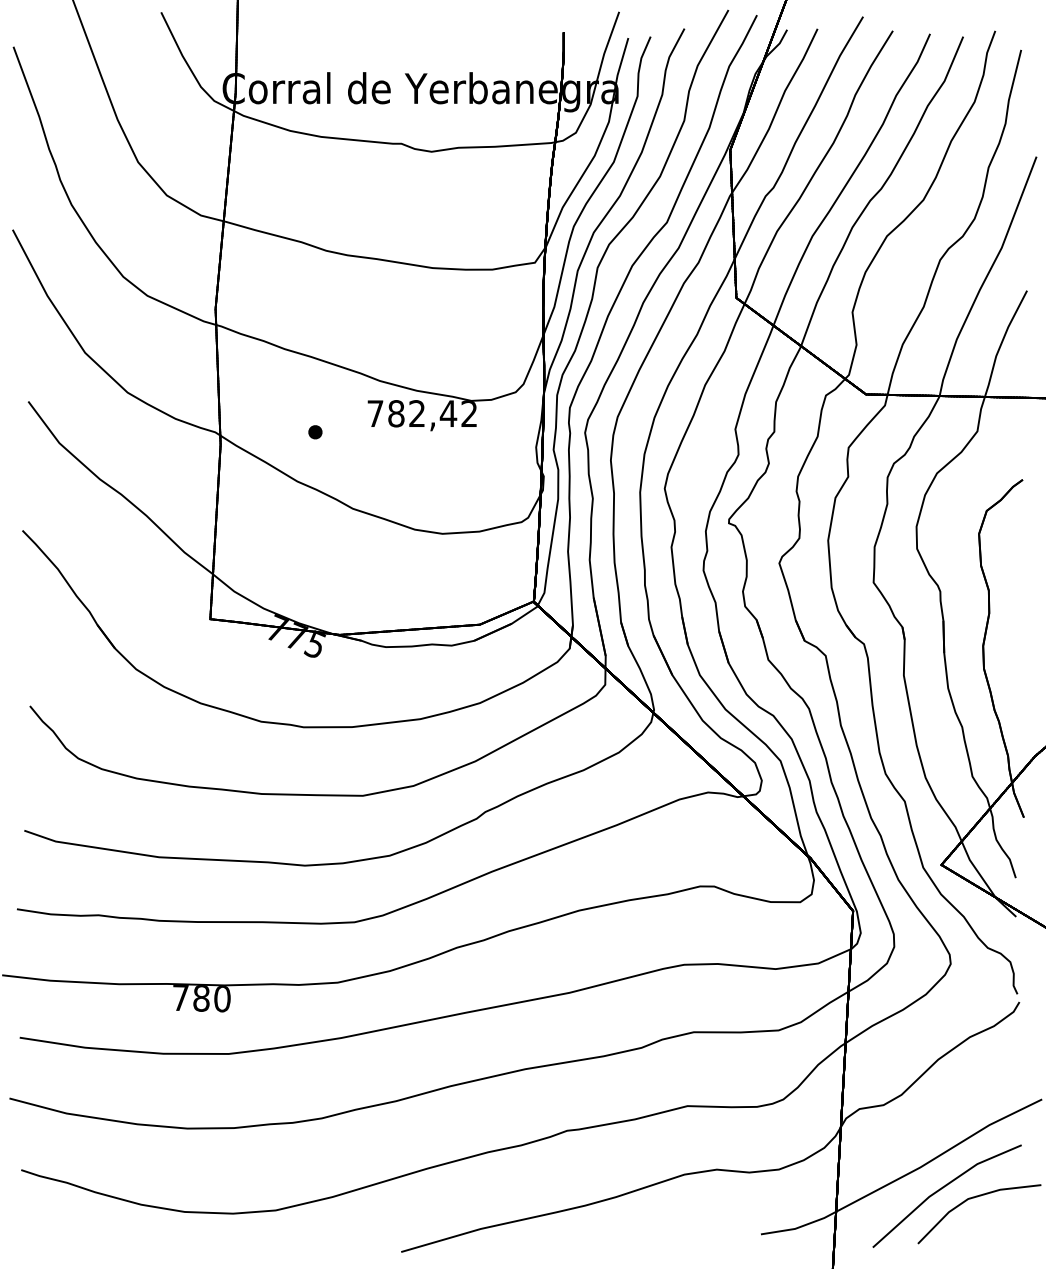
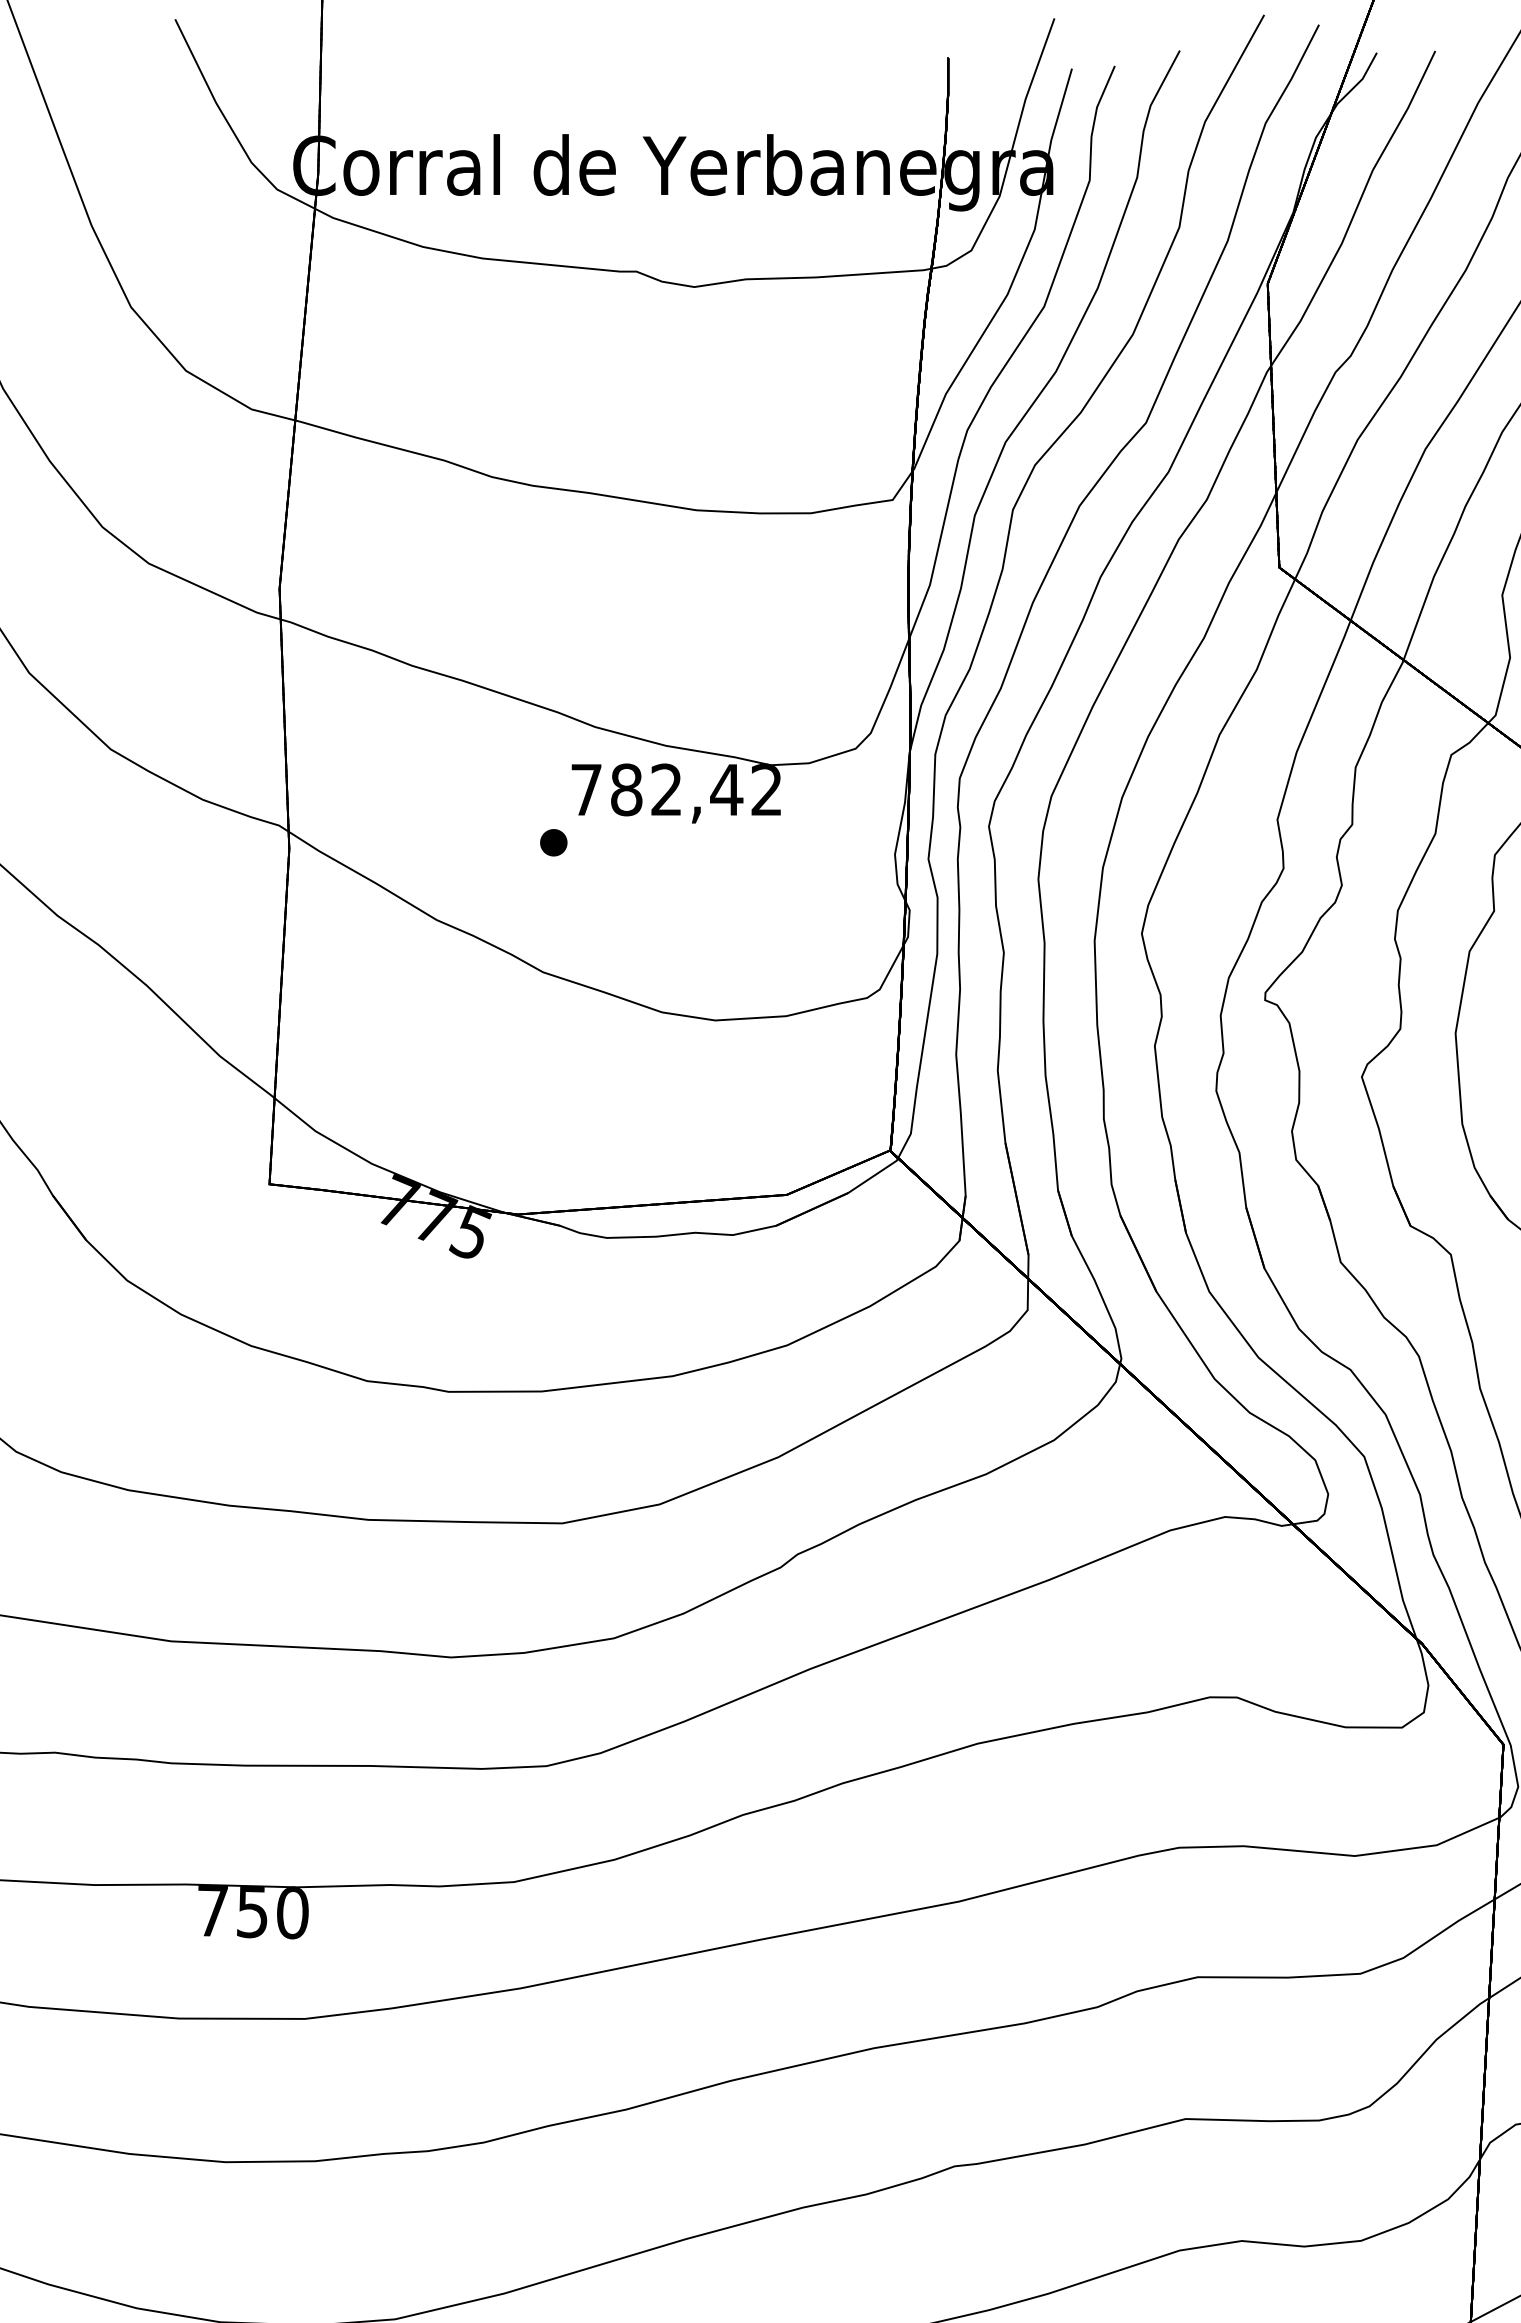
part: (315, 432) -> (553, 843), moved
text: (201, 998) -> (252, 1912), 780 -> 750

